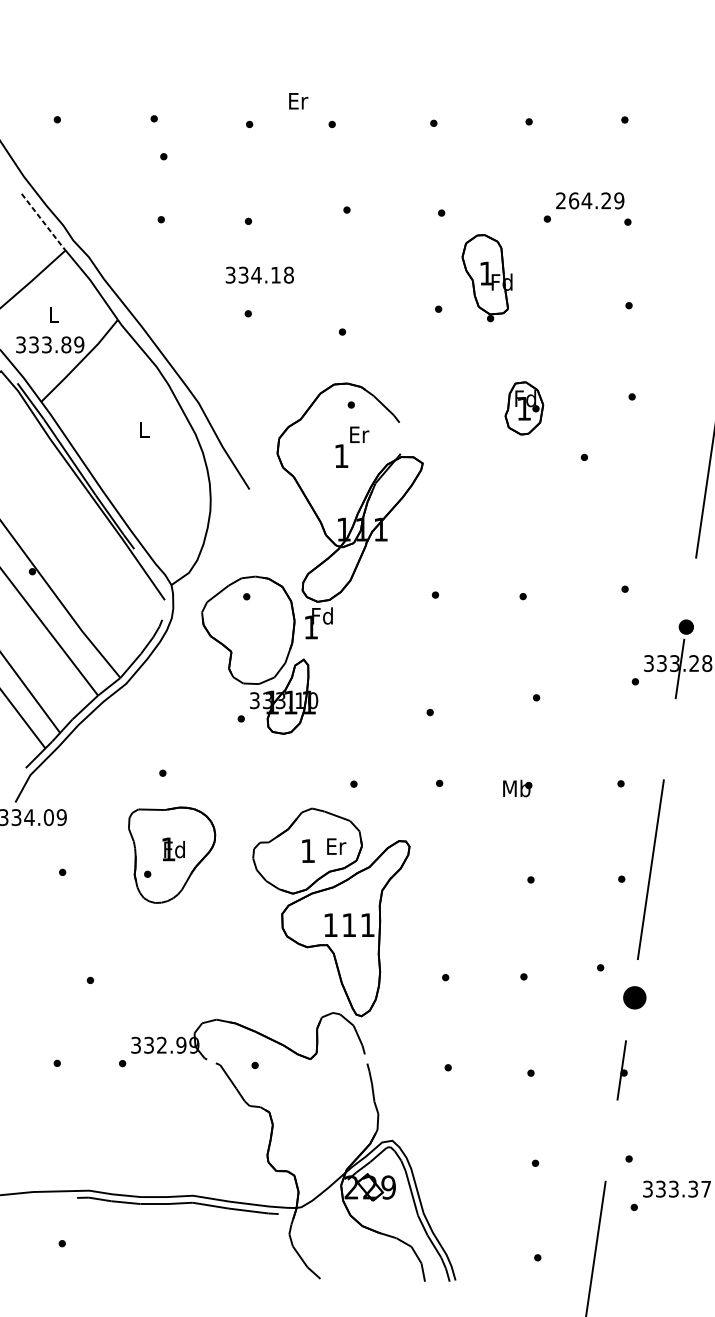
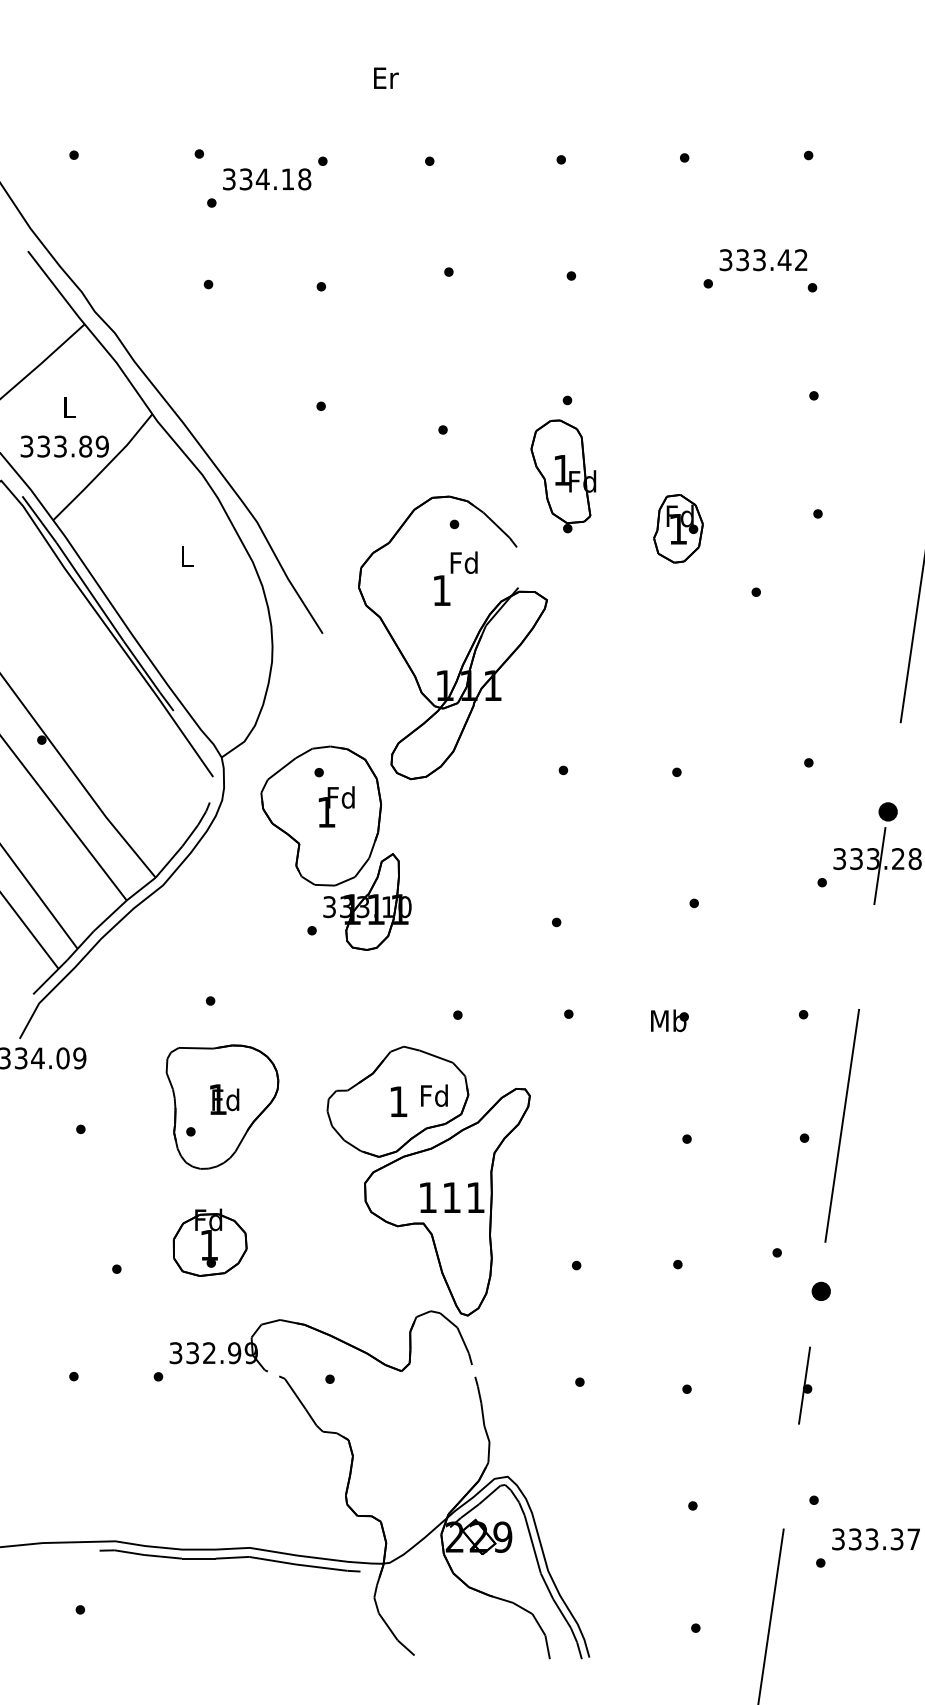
text: (298, 100) -> (386, 77), moved
text: (590, 201) -> (763, 260), 264.29 -> 333.42
line: (43, 222) -> (56, 288), dashed -> solid
text: (260, 275) -> (267, 179), moved
part: (487, 278) -> (563, 476), moved
text: (358, 434) -> (463, 562), Er -> Fd
text: (318, 622) -> (336, 806), moved
text: (335, 846) -> (434, 1095), Er -> Fd
part: (162, 959) -> (209, 1242), added
part: (634, 996) -> (820, 1290), size x0.62

